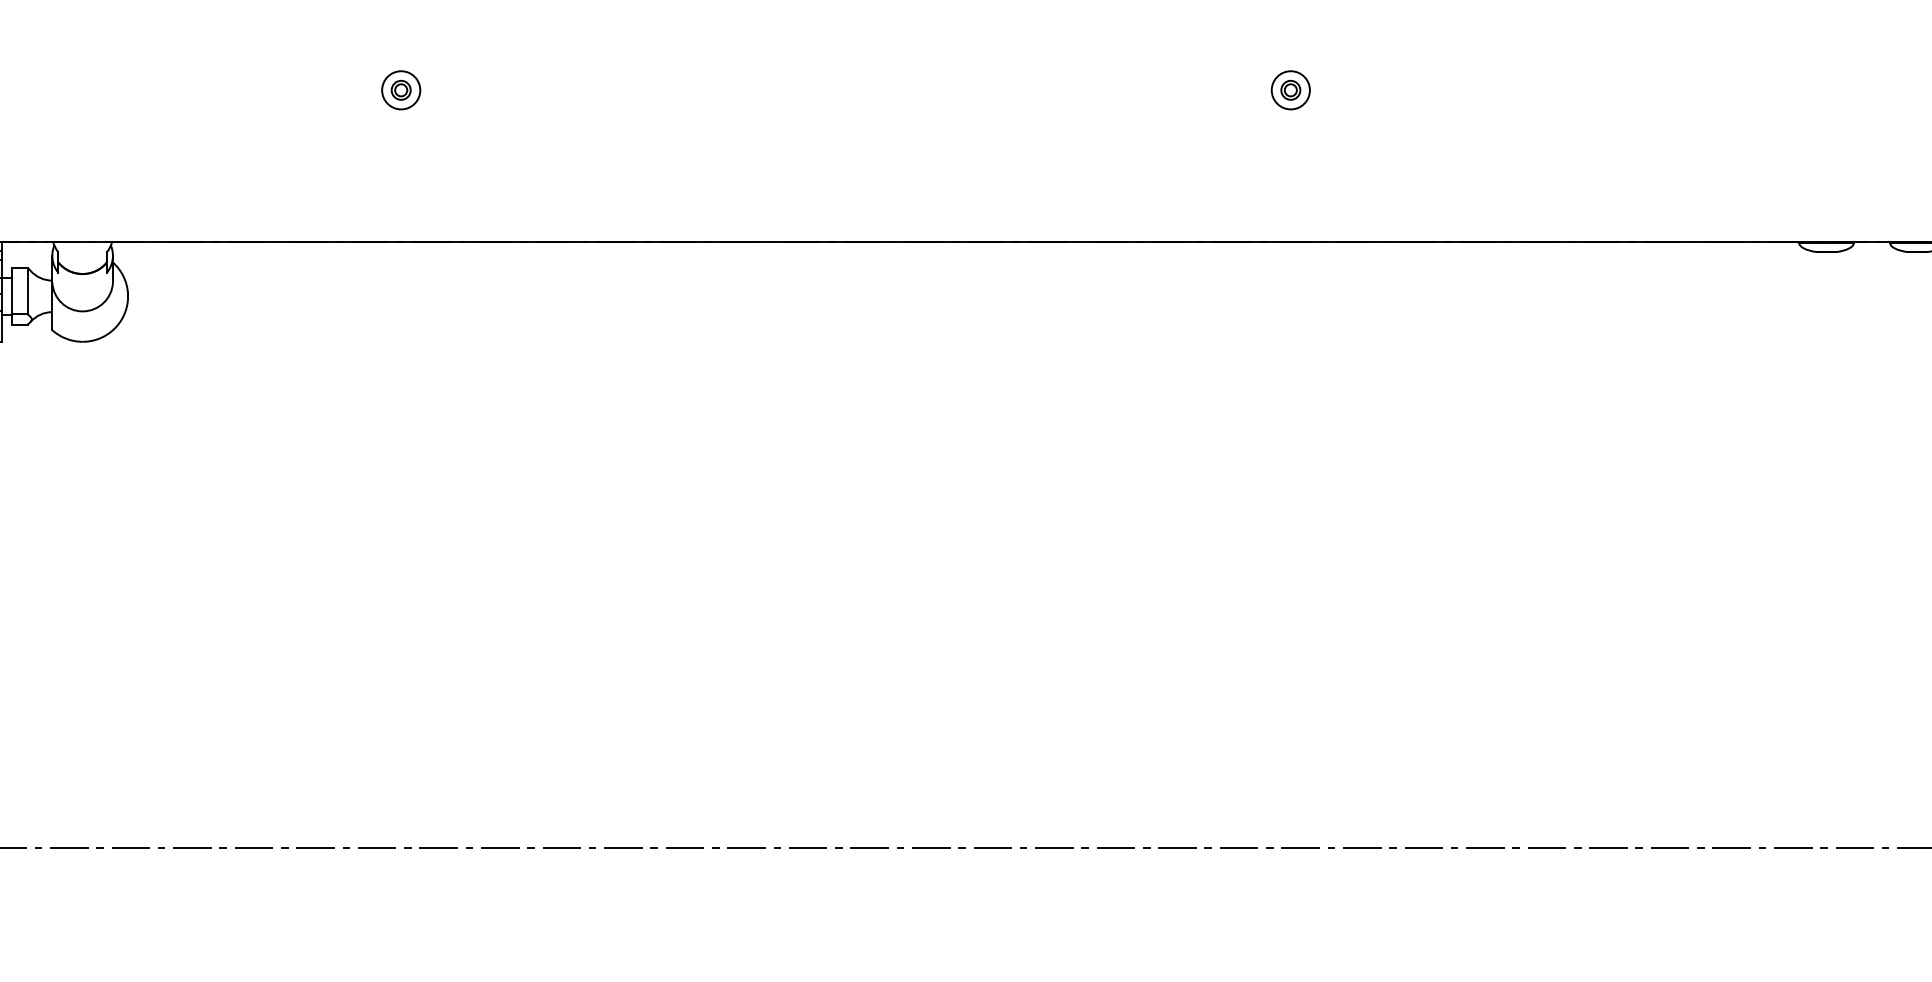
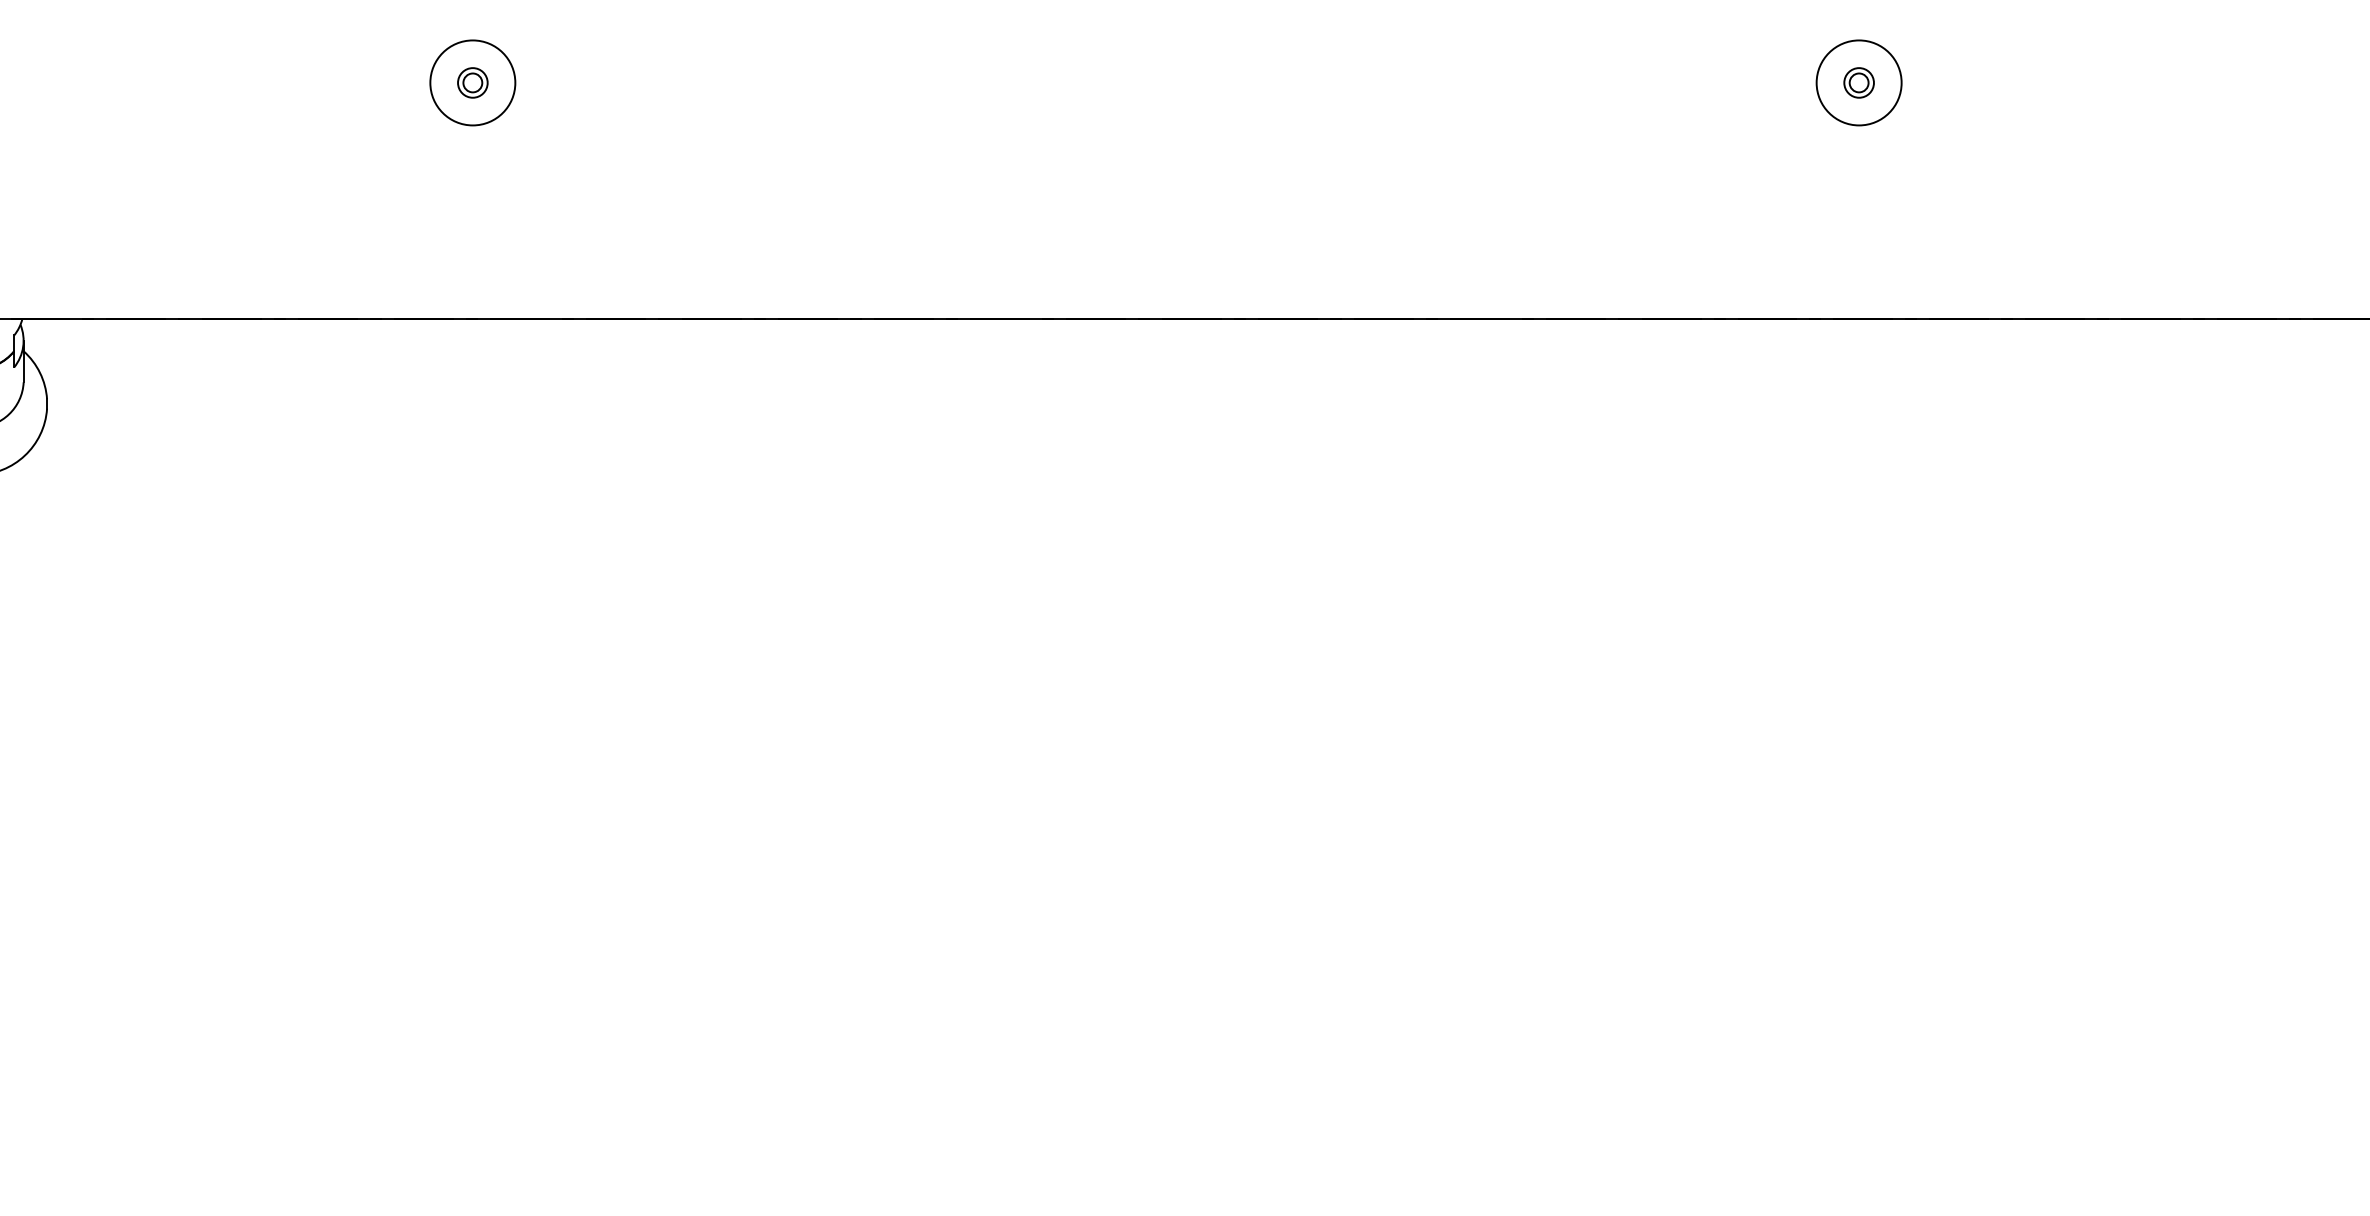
circle: (400, 90) -> (471, 83), size x1.43
circle: (1290, 90) -> (1858, 83), size x1.43

